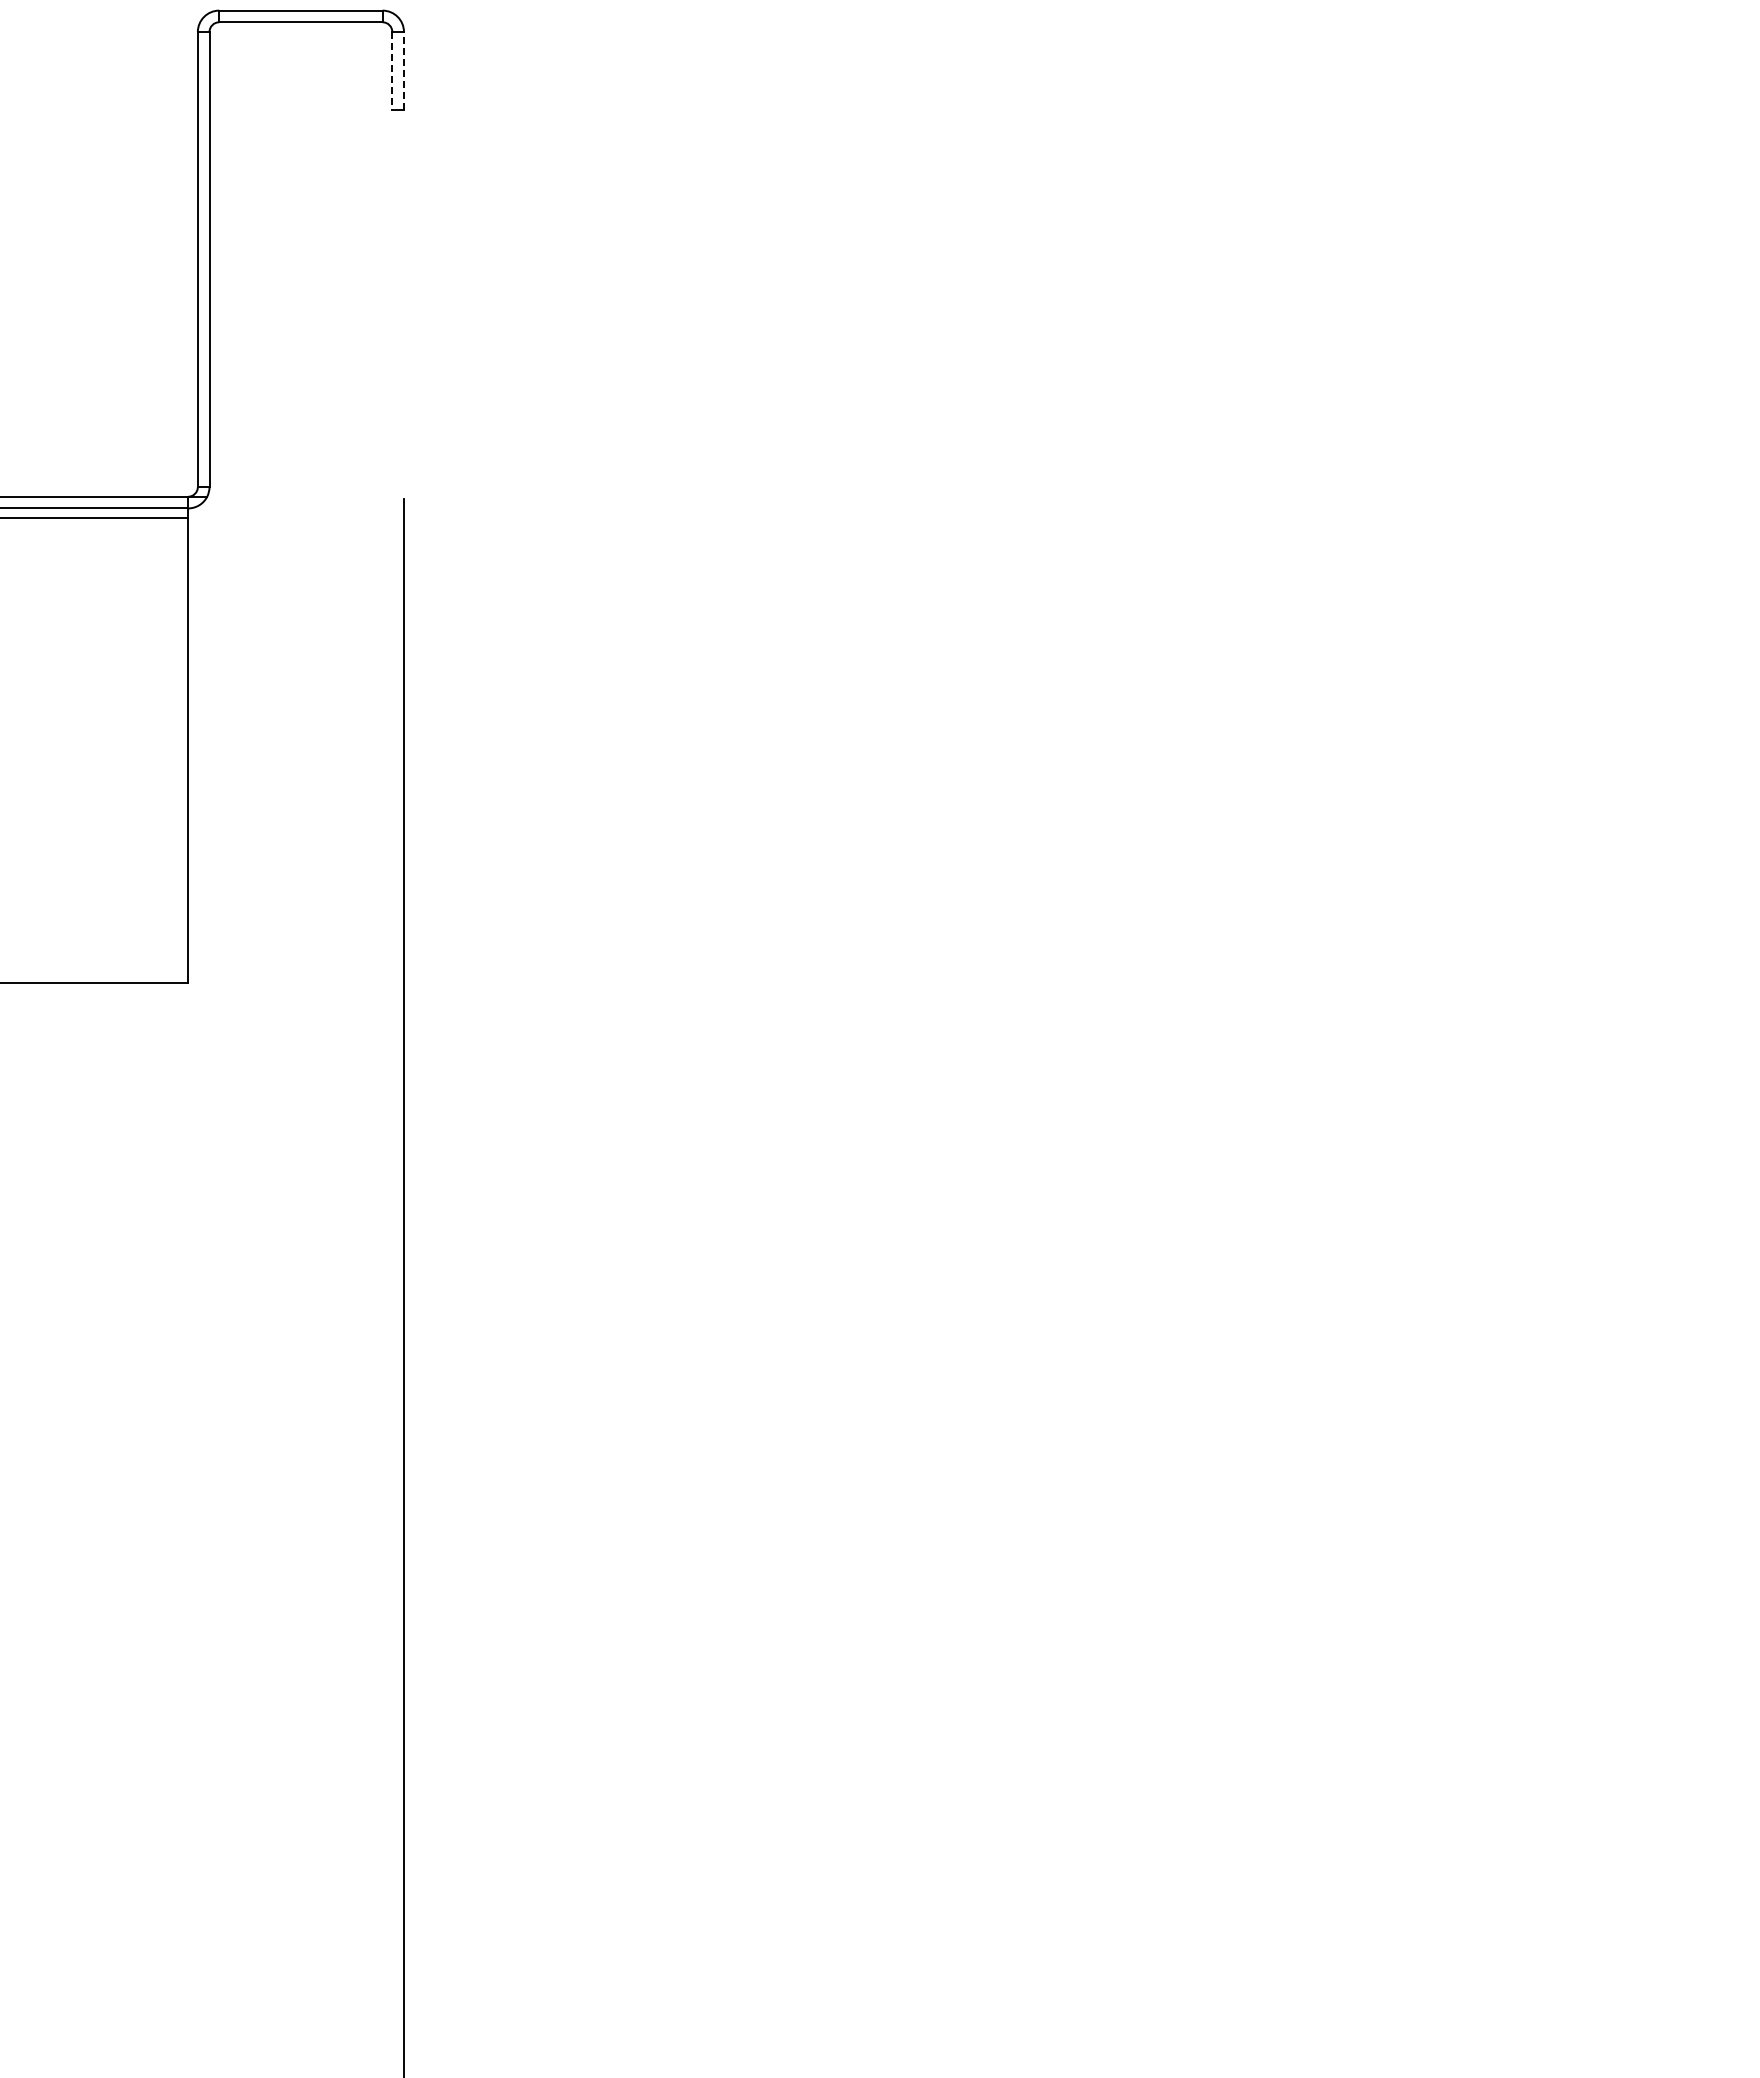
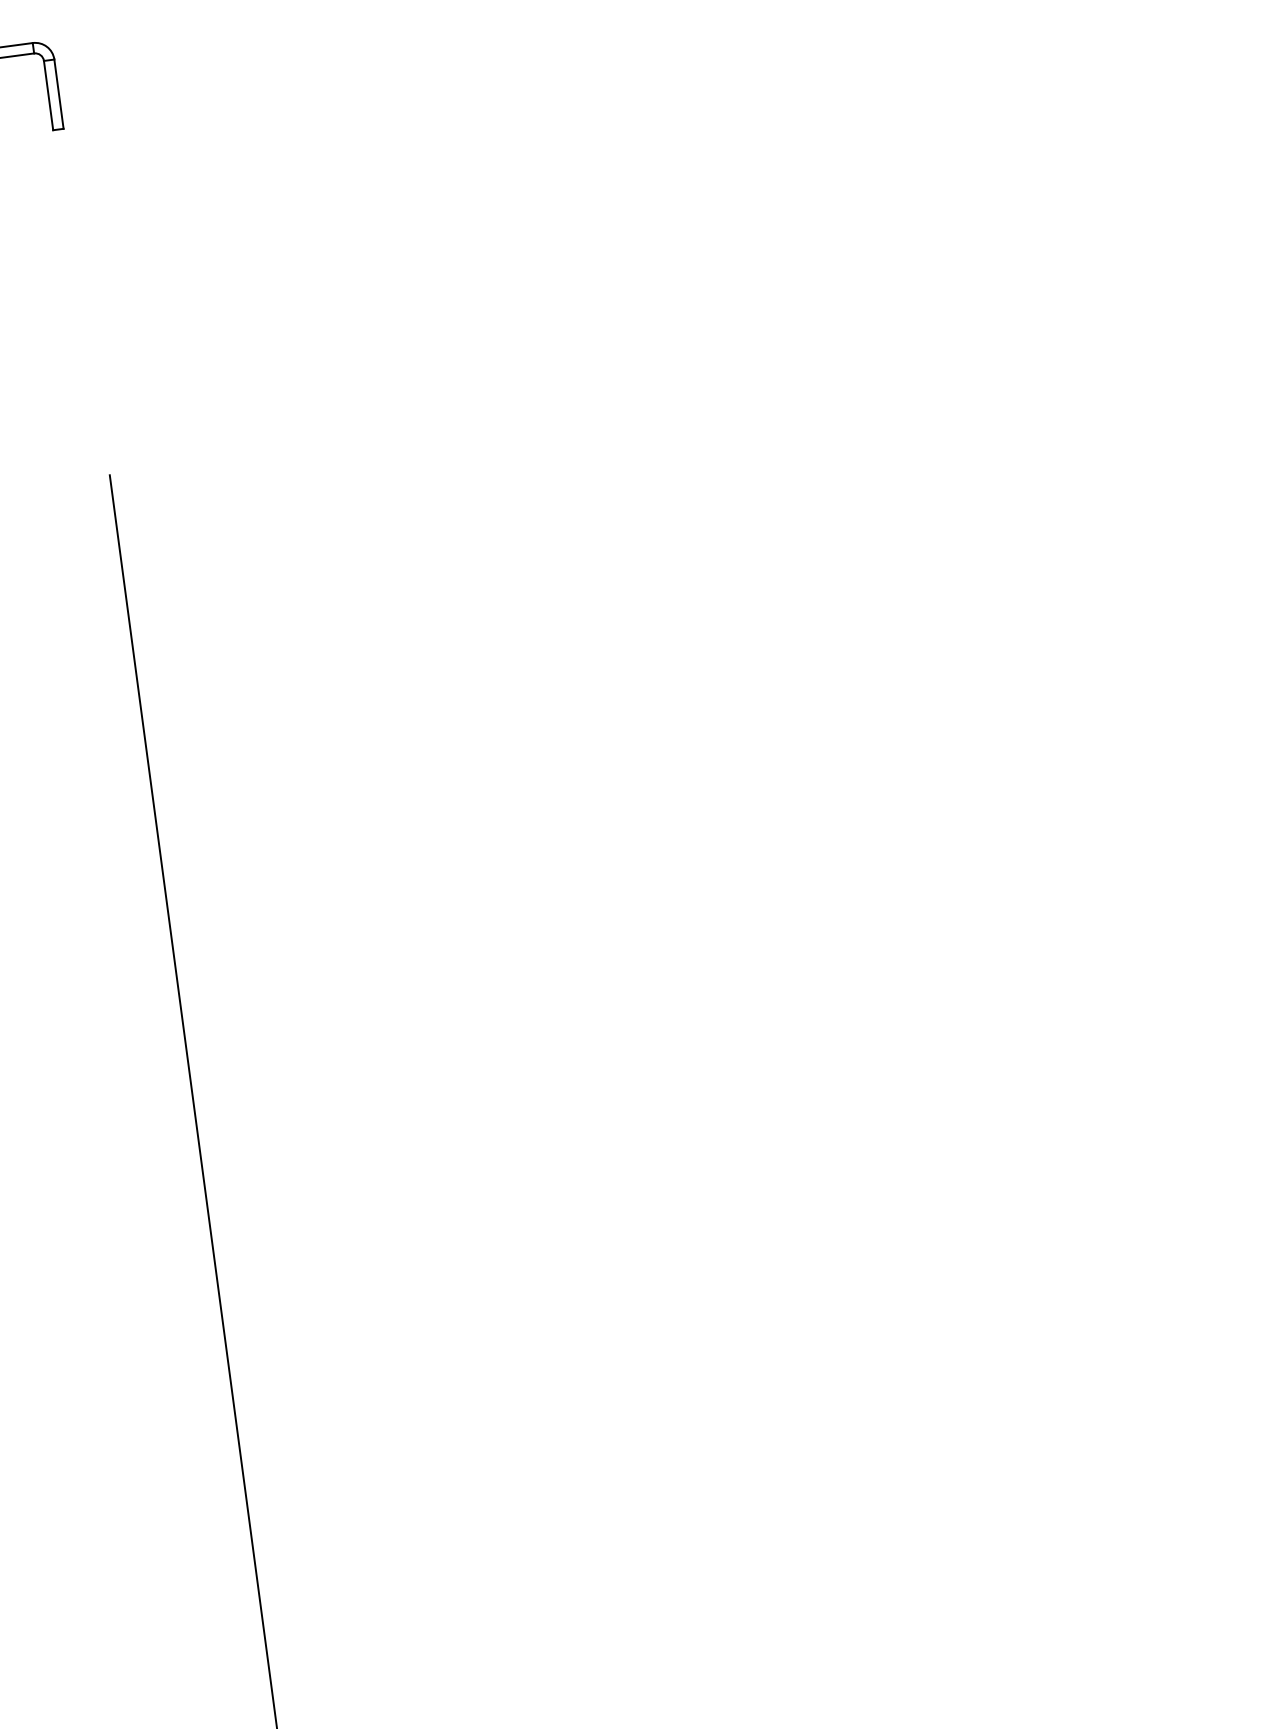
line: (392, 70) -> (48, 95), dashed -> solid
line: (403, 70) -> (58, 93), dashed -> solid

